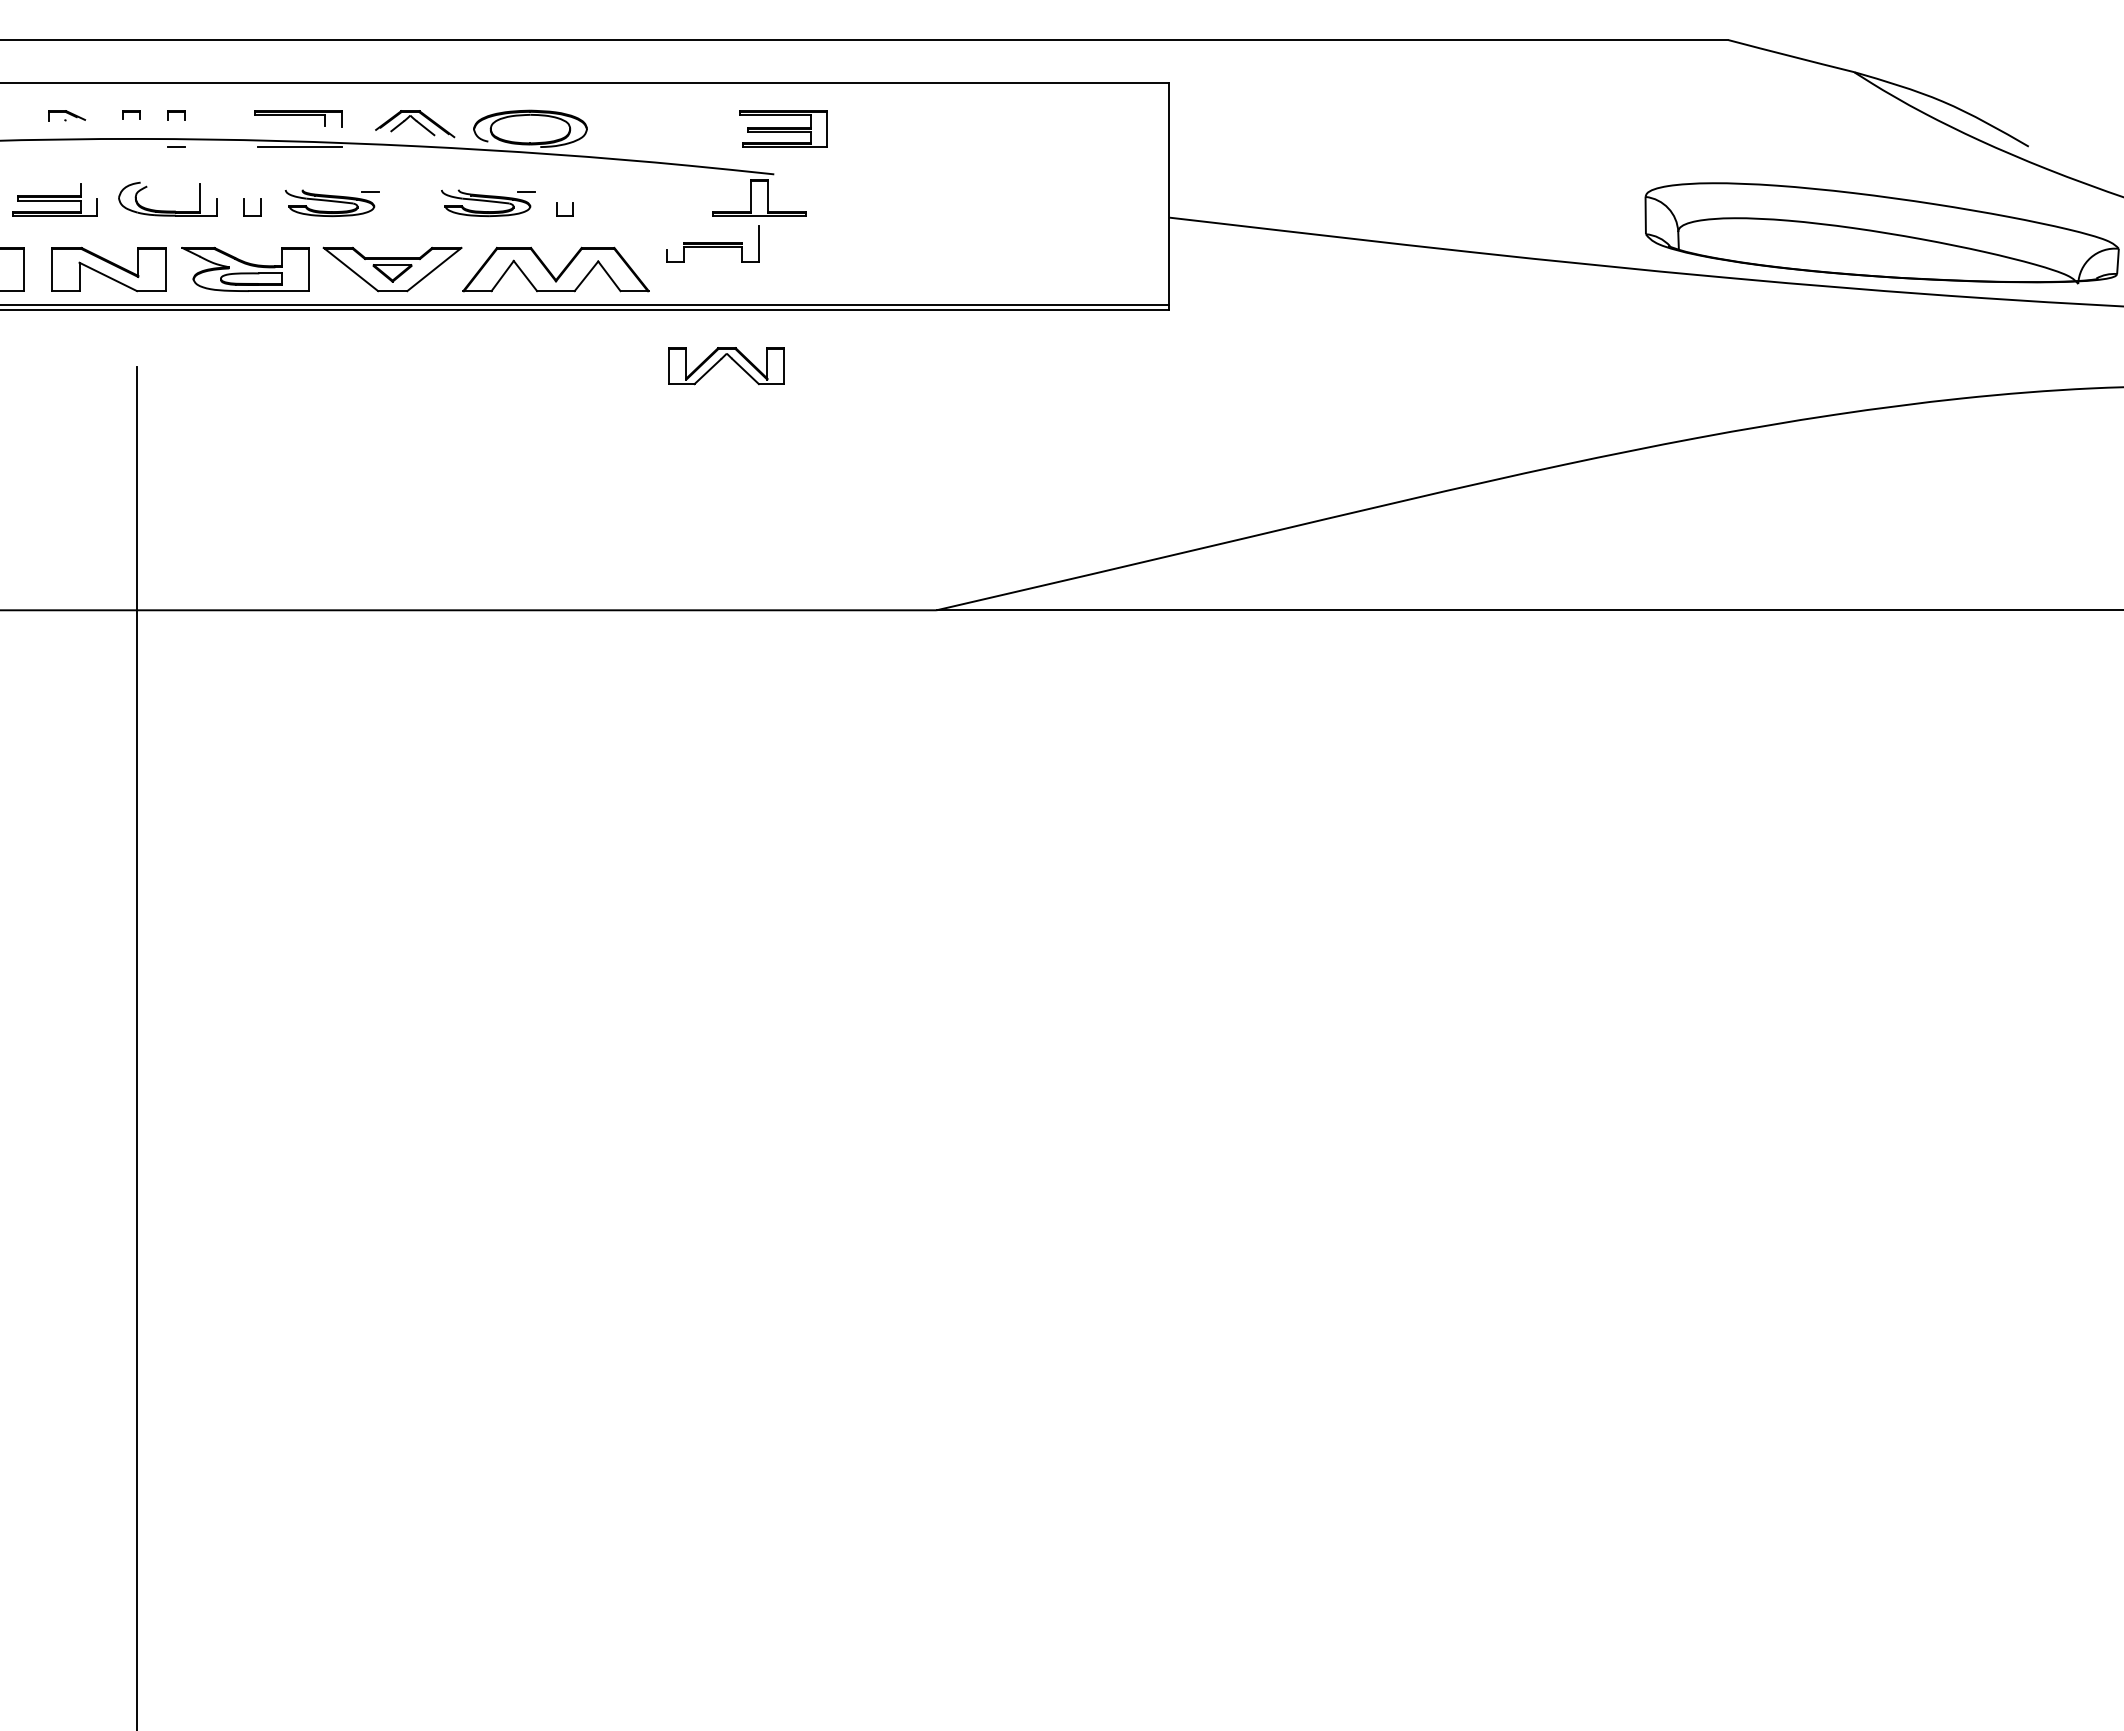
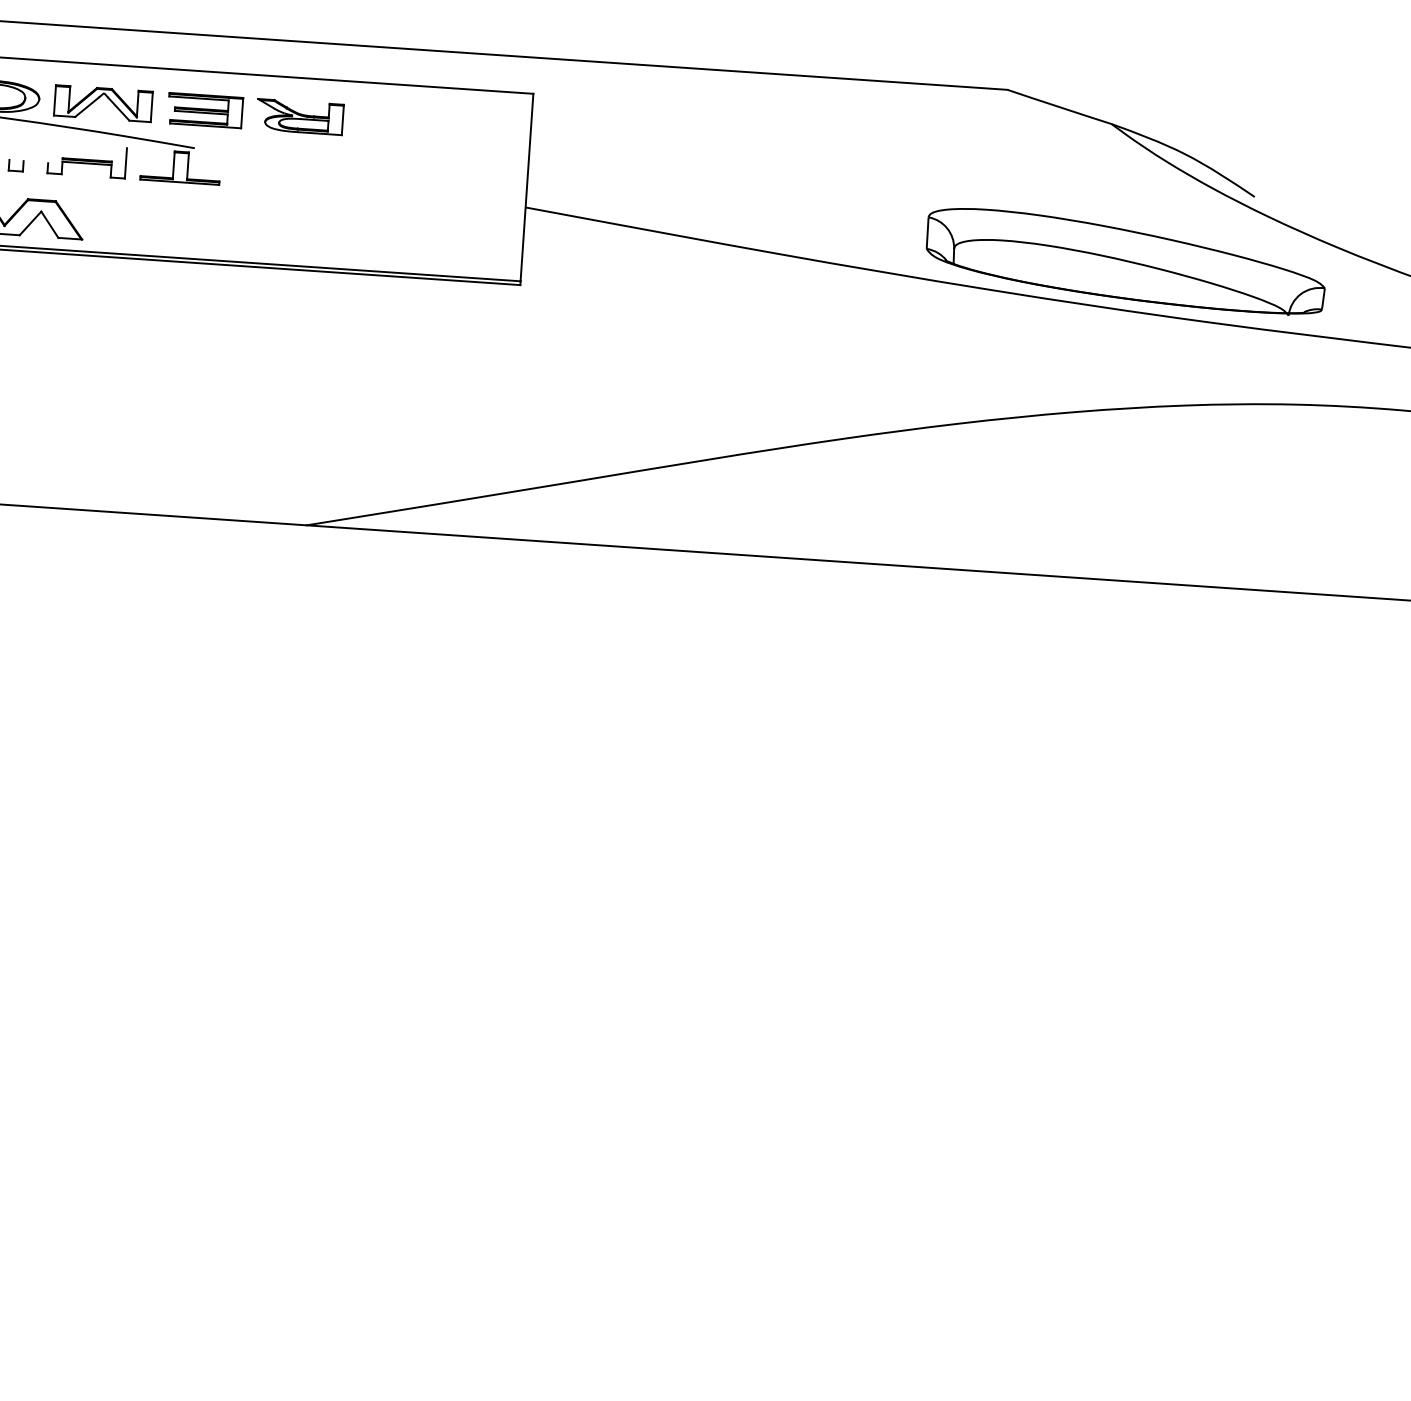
part: (895, 128) -> (299, 116), added
part: (712, 243) -> (86, 160), moved
part: (721, 360) -> (99, 98), moved

